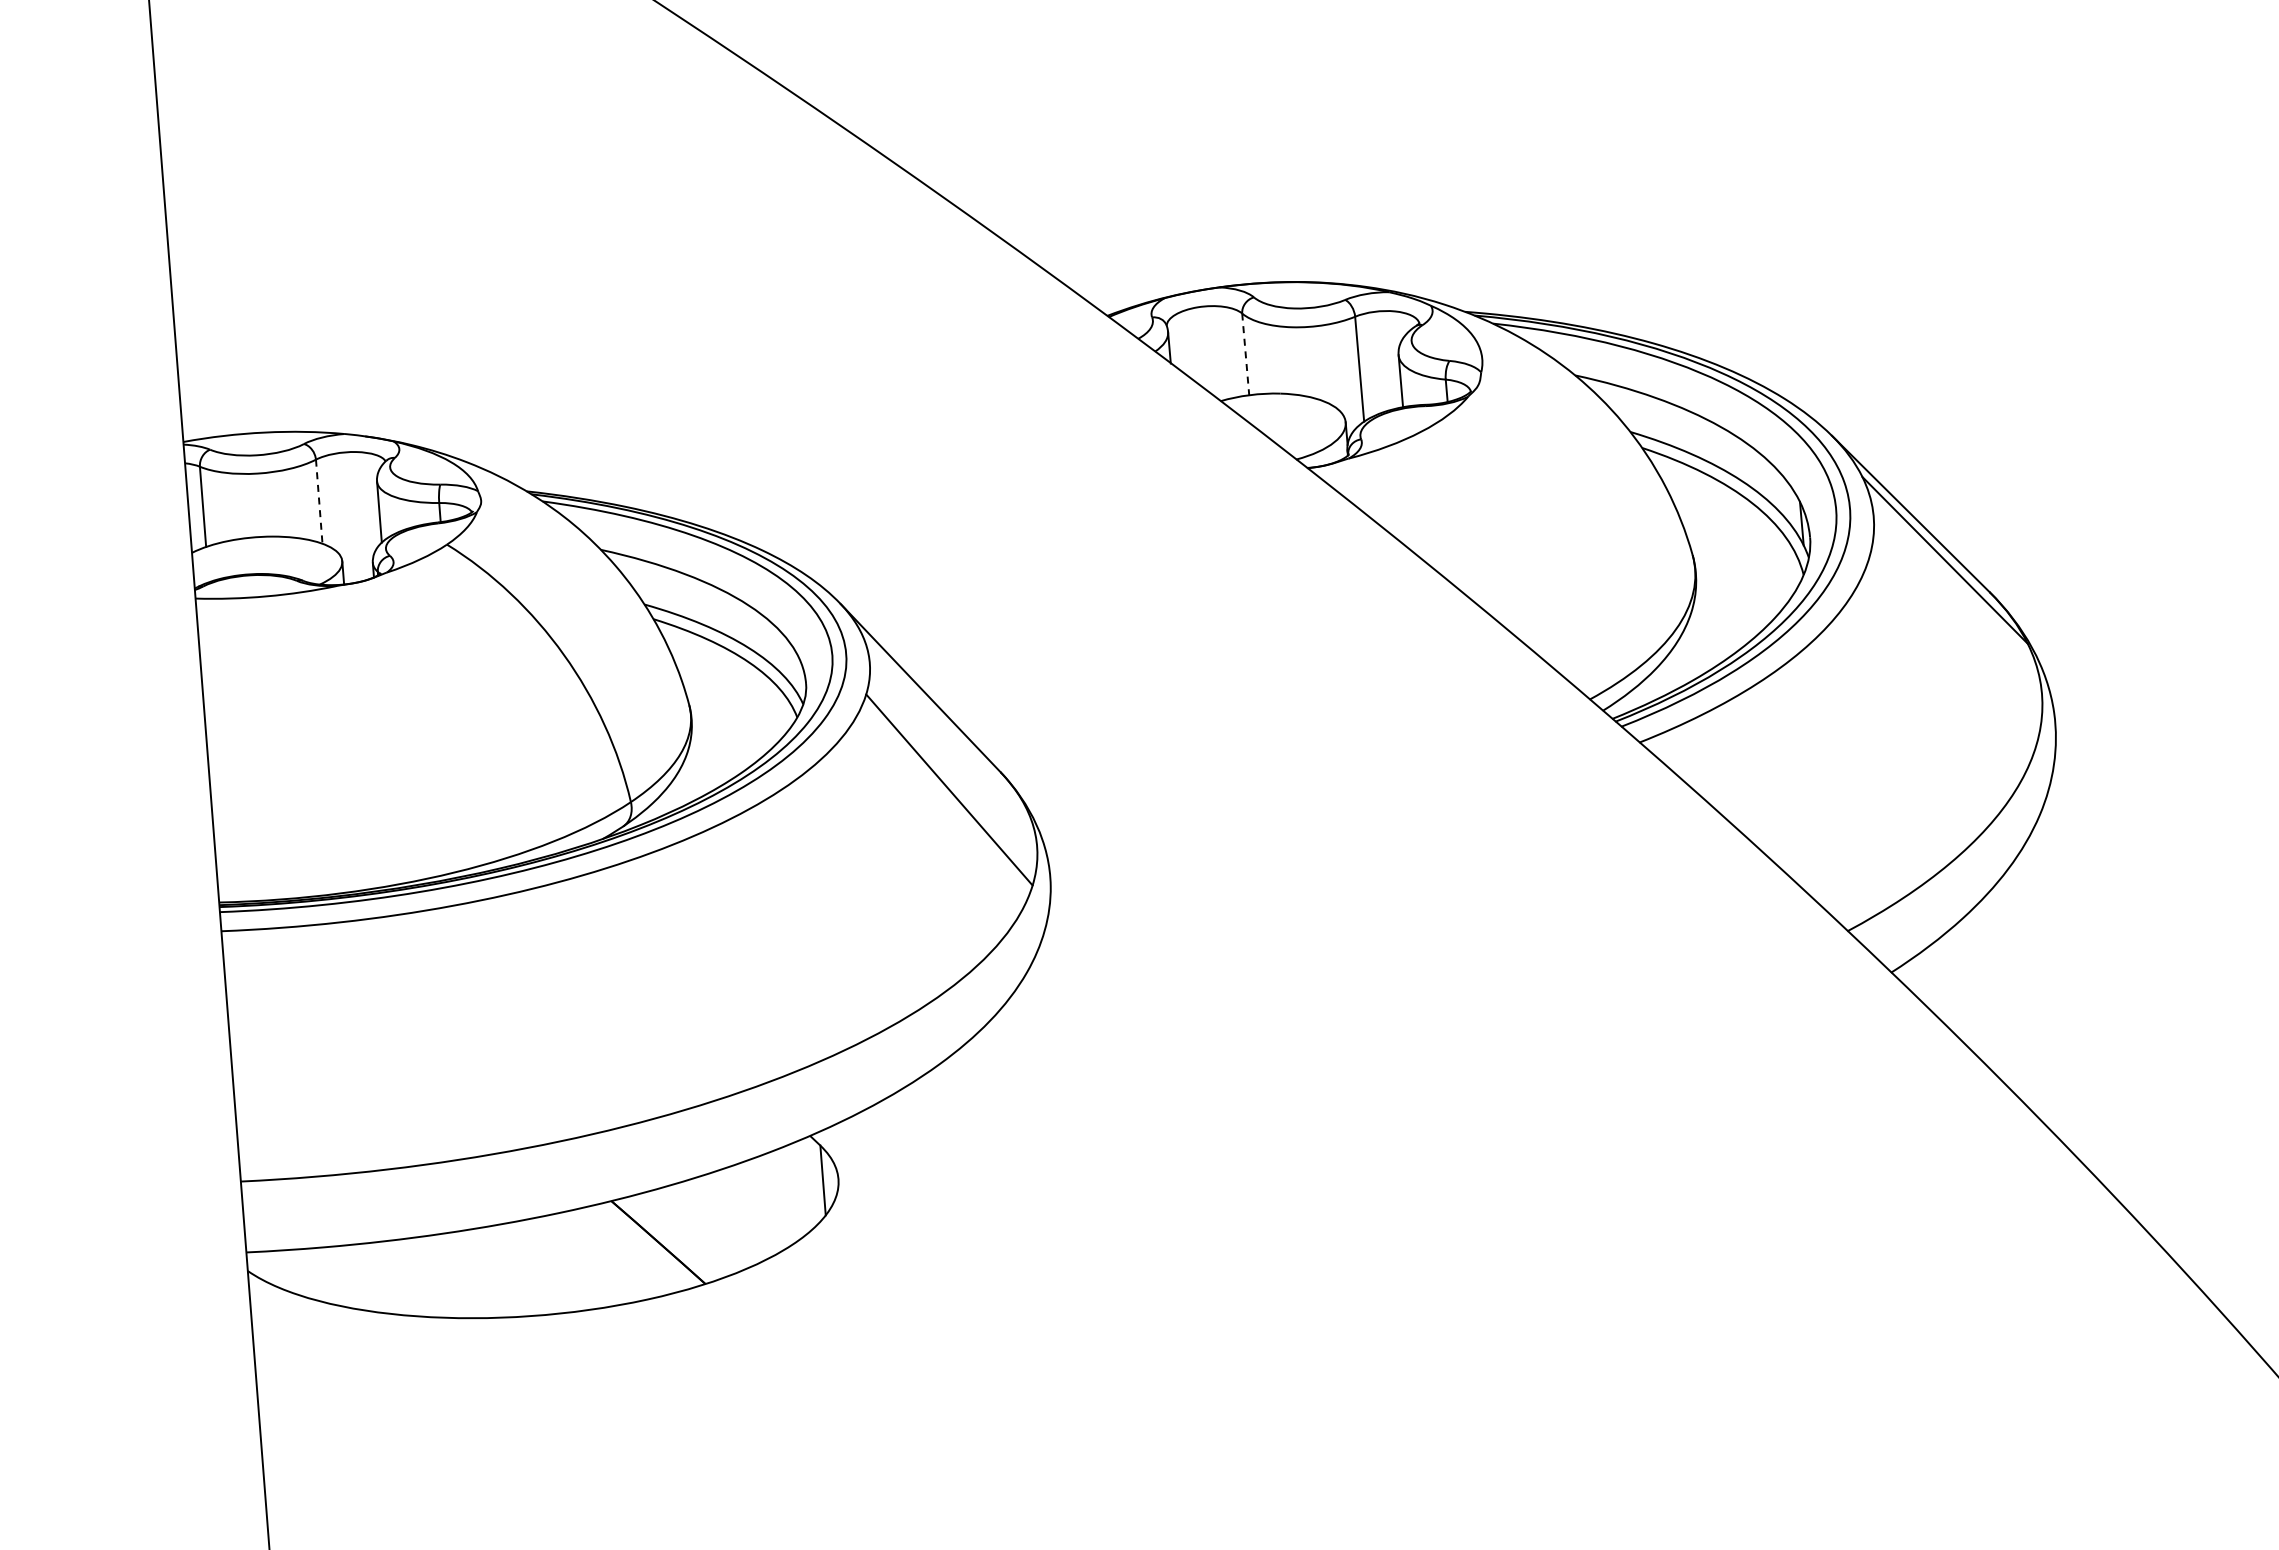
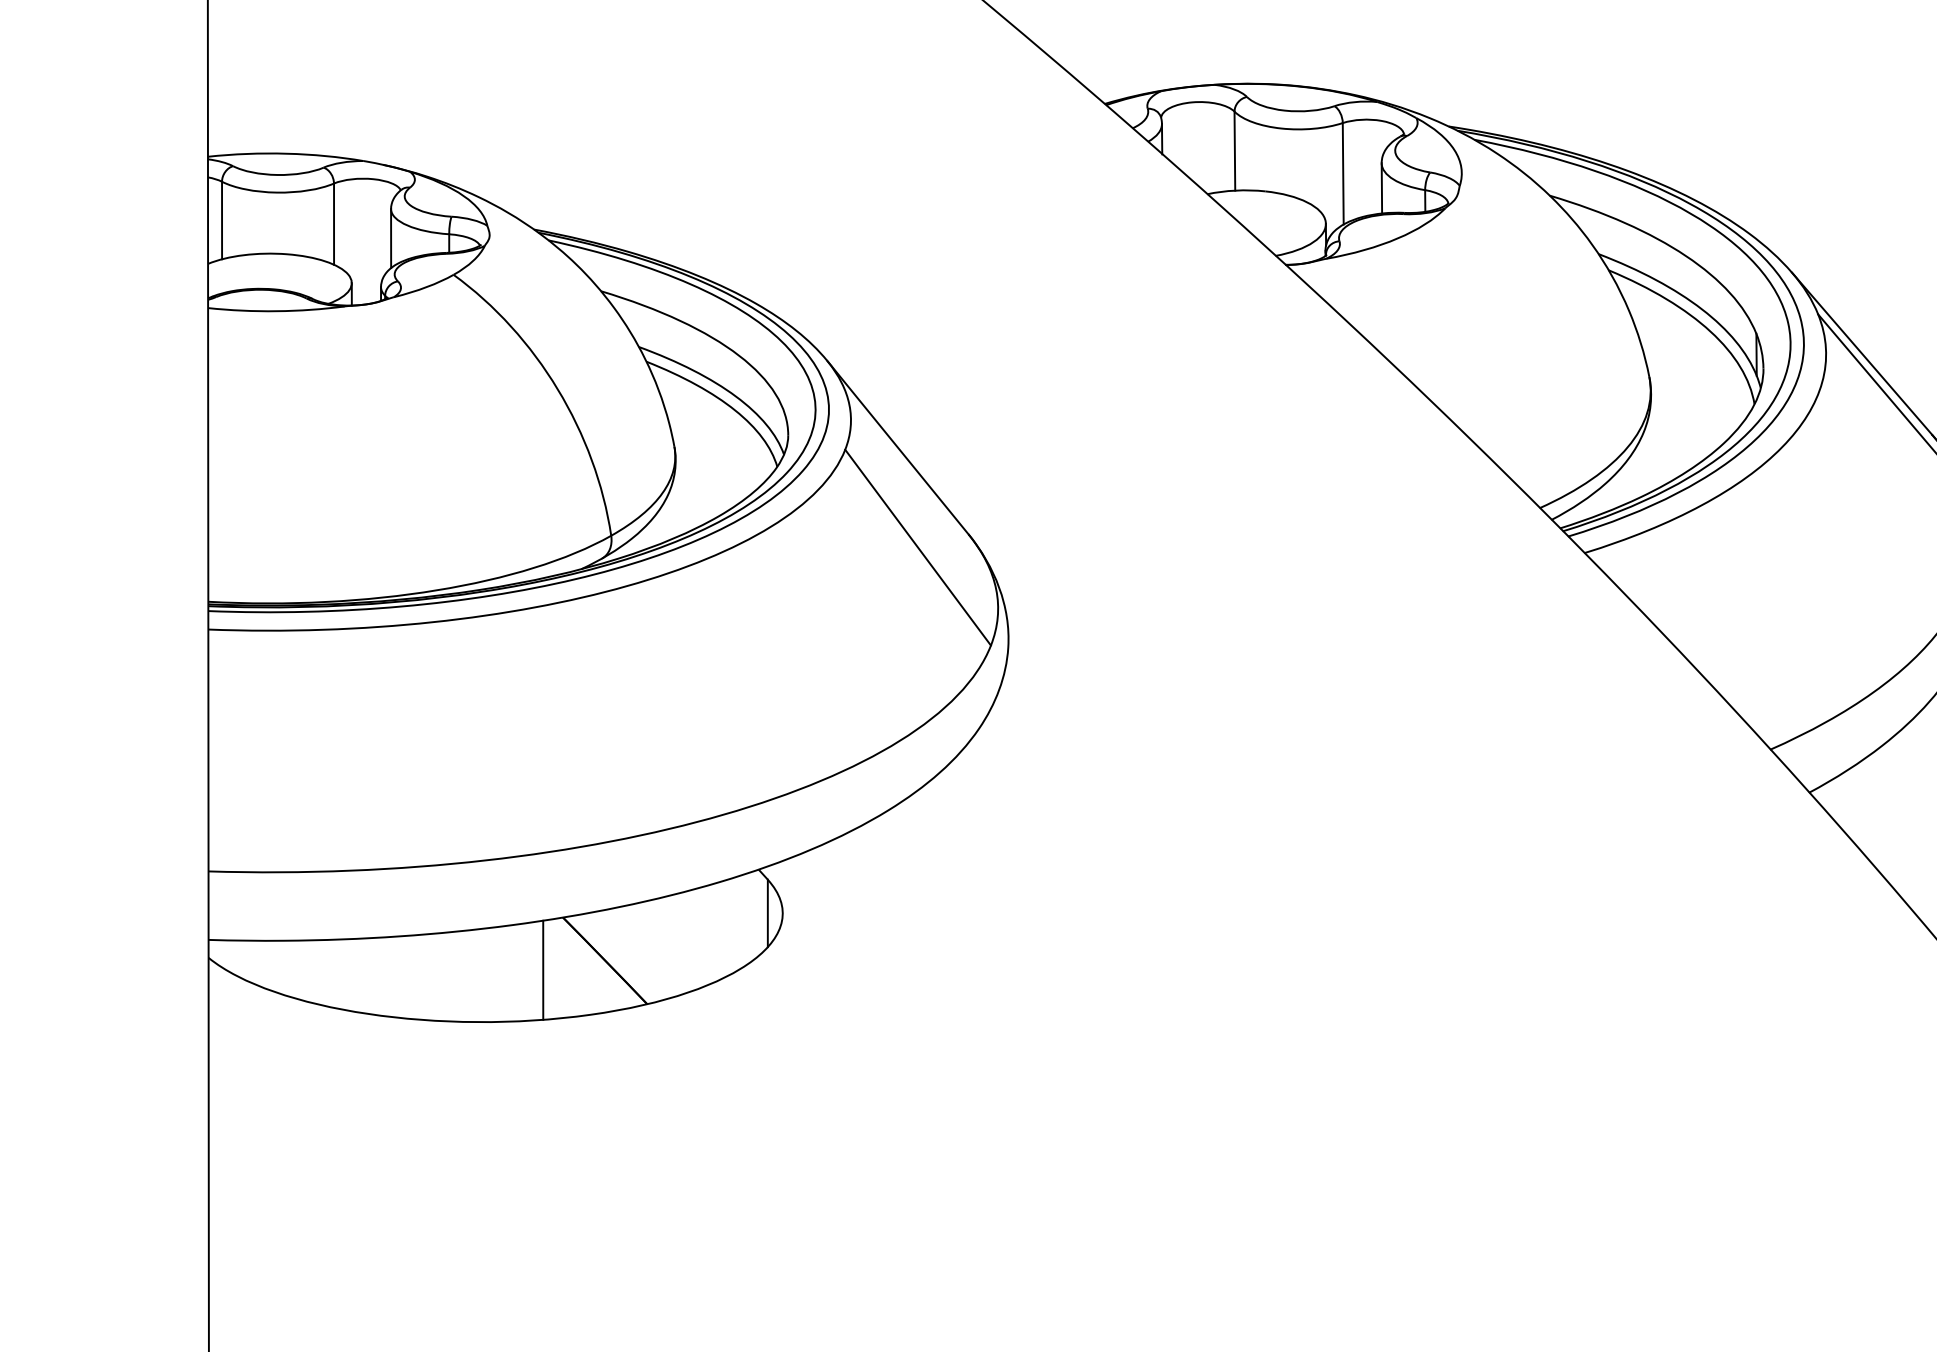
line: (1245, 354) -> (1234, 151), dashed -> solid
line: (319, 502) -> (334, 224), dashed -> solid
line: (595, 1256) -> (543, 969), added

